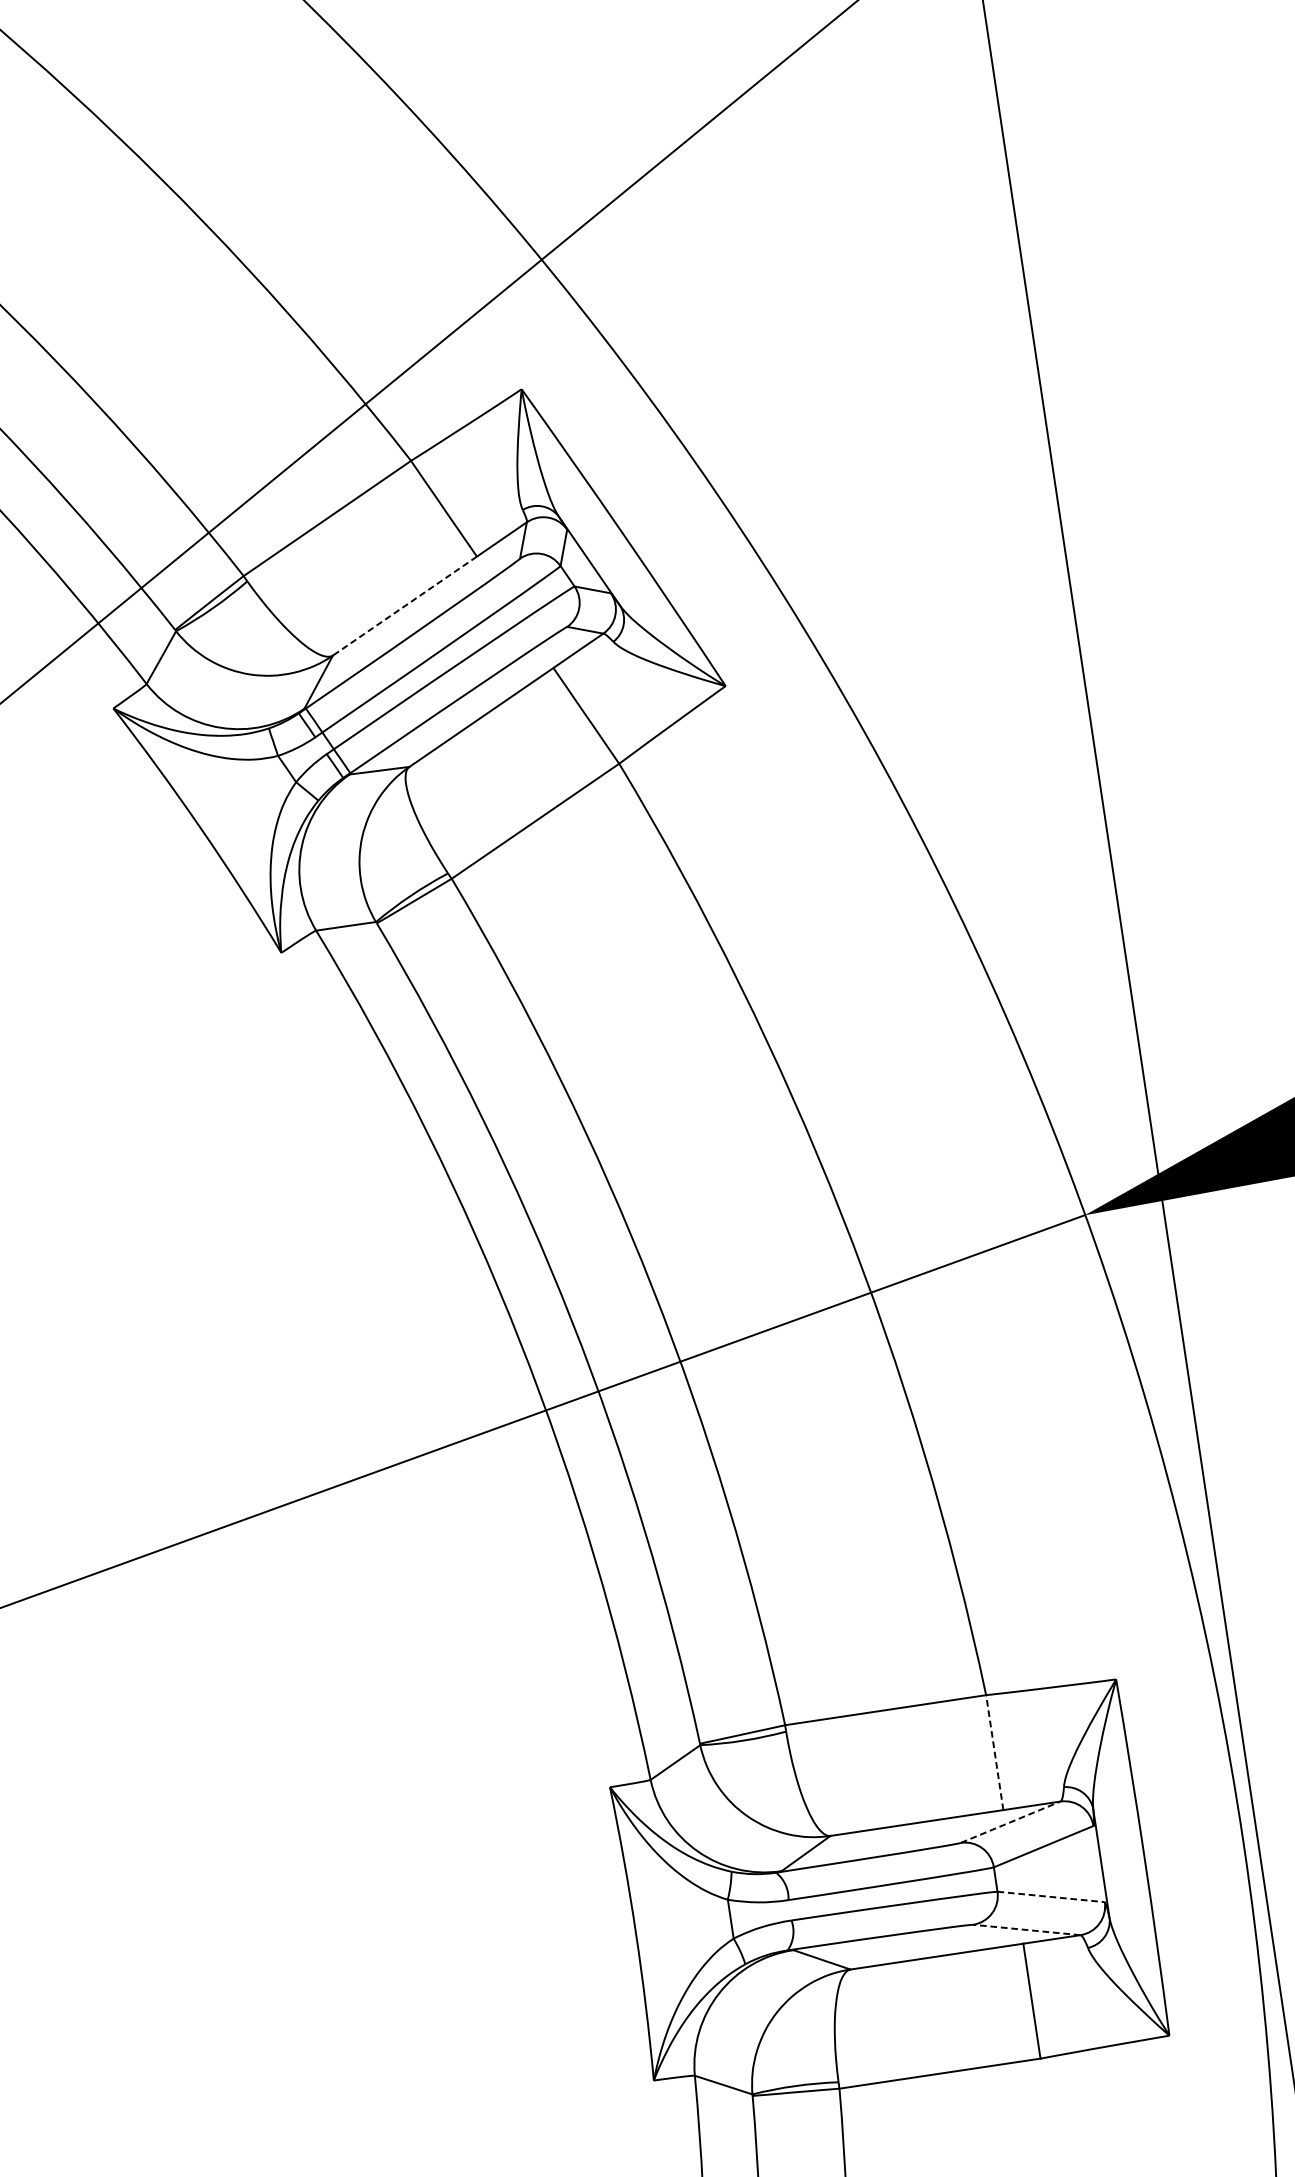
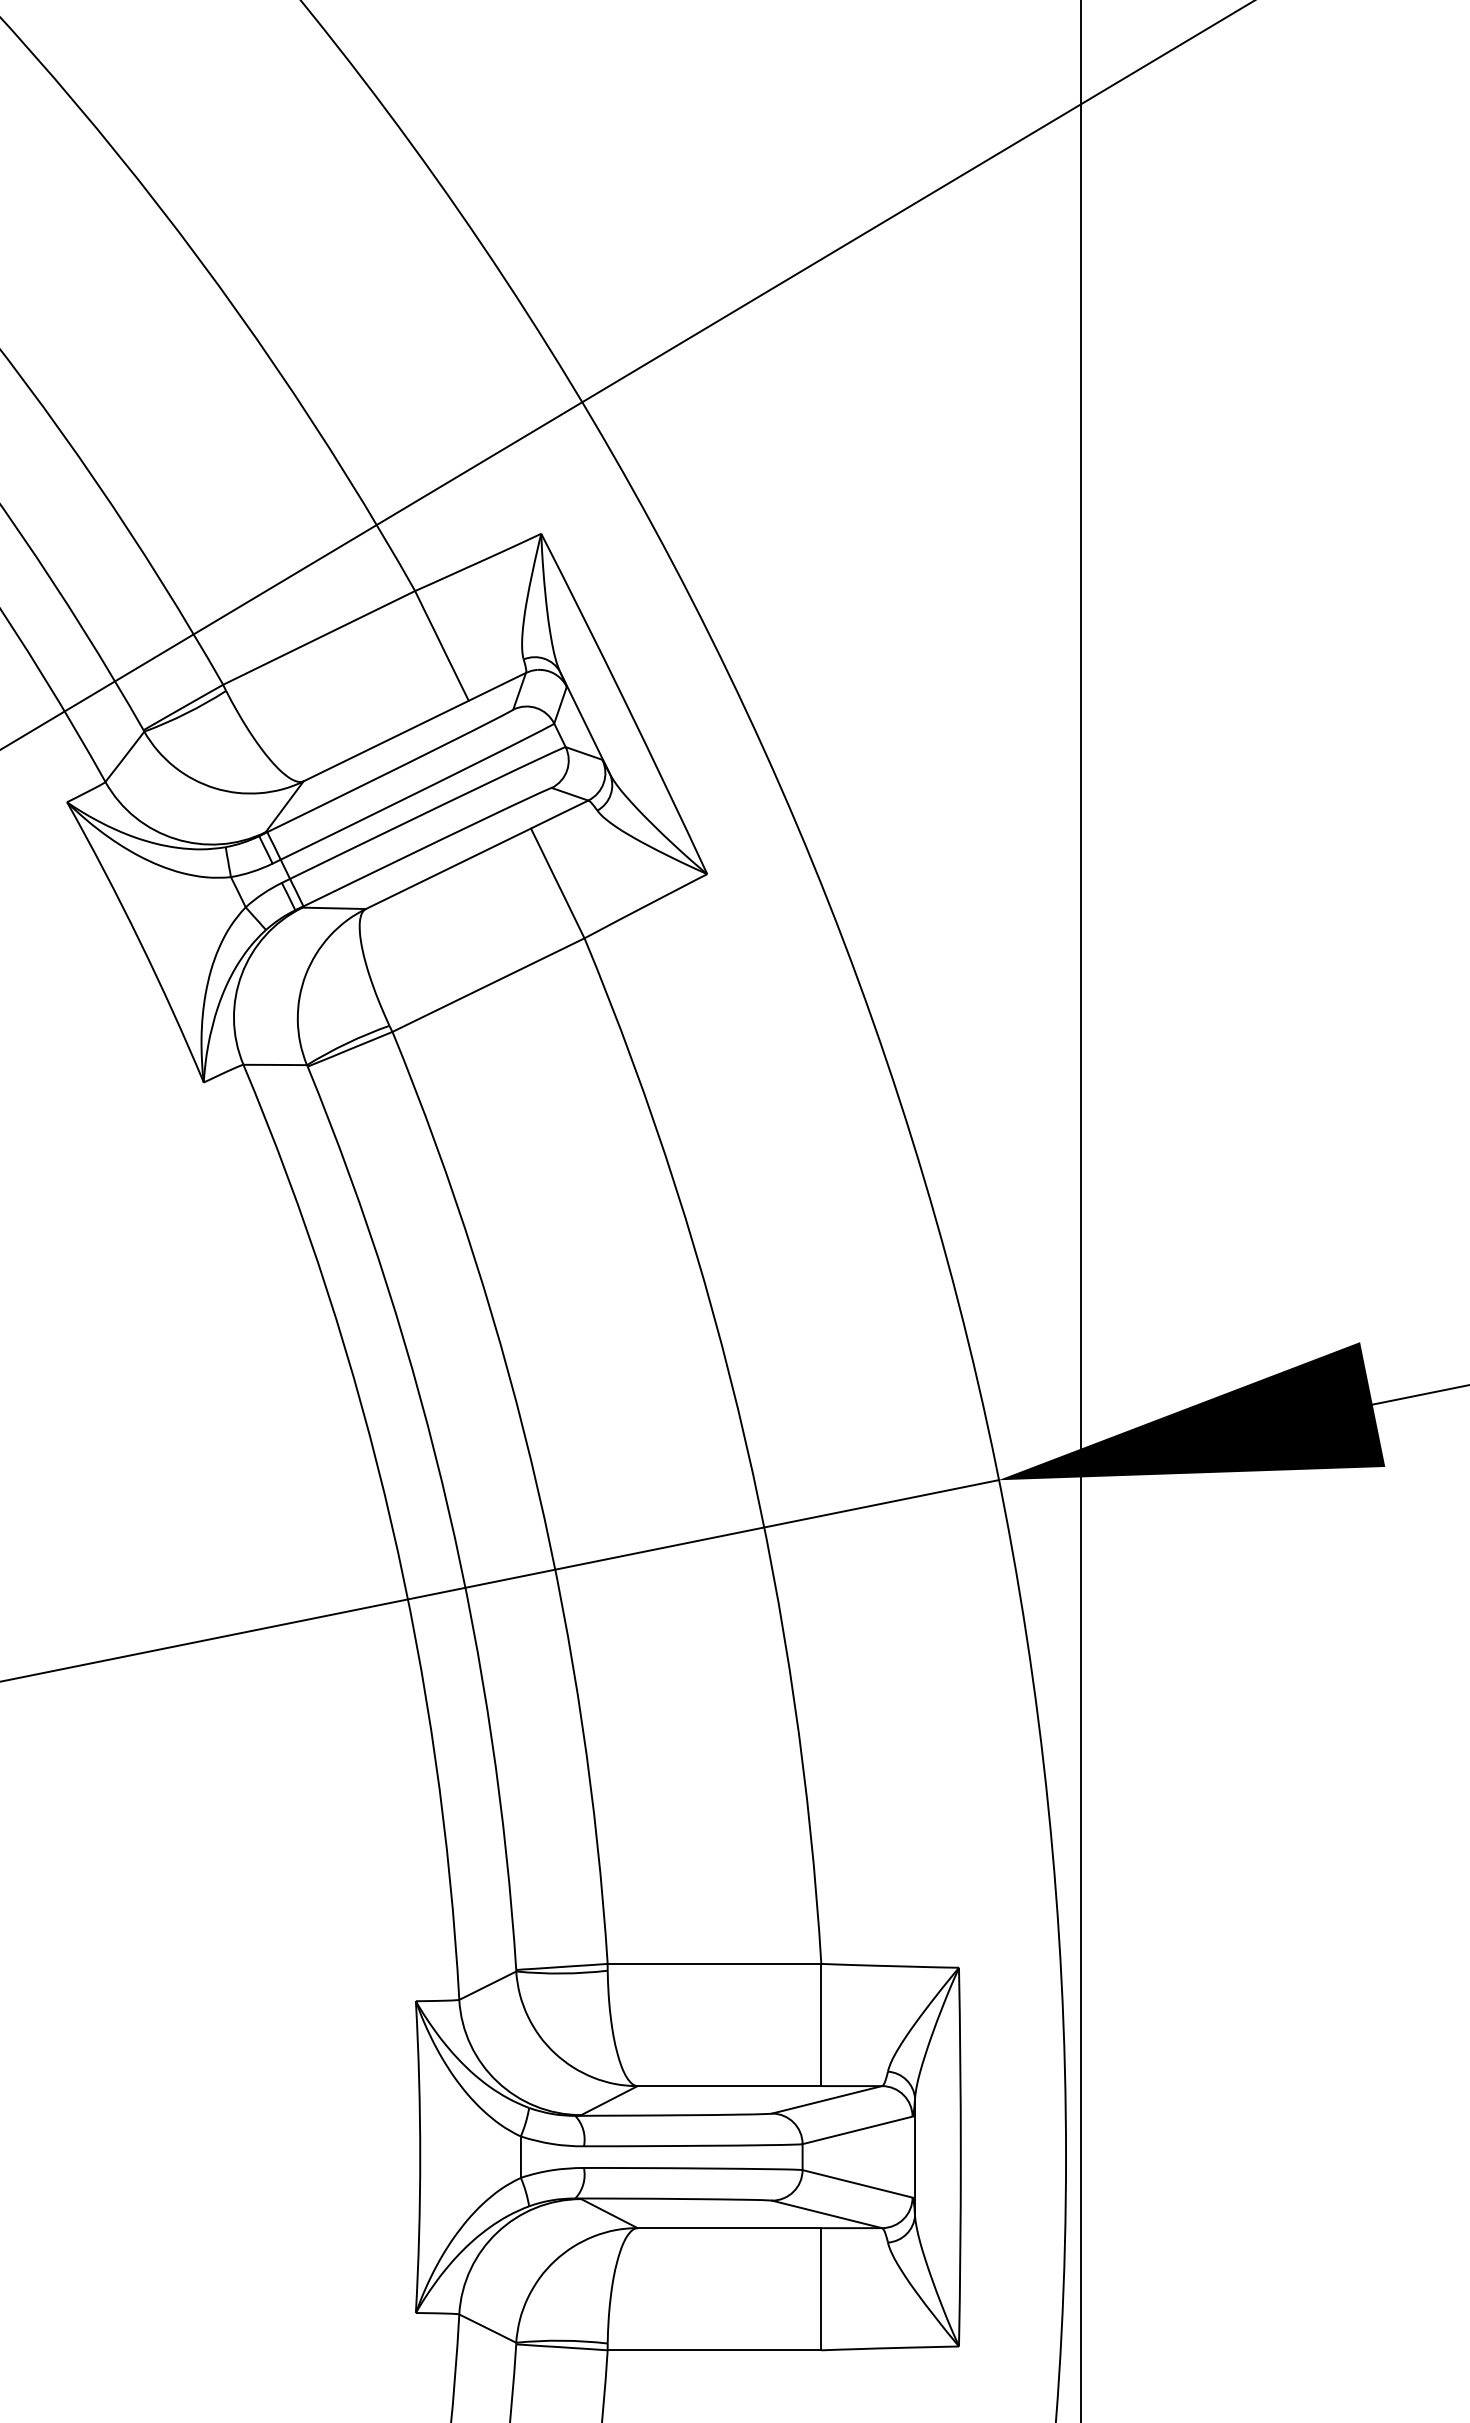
line: (405, 606) -> (386, 741), dashed -> solid
line: (994, 1752) -> (821, 2024), dashed -> solid
line: (1011, 1821) -> (827, 2099), dashed -> solid
line: (1051, 1896) -> (857, 2183), dashed -> solid
line: (1027, 1930) -> (827, 2214), dashed -> solid

